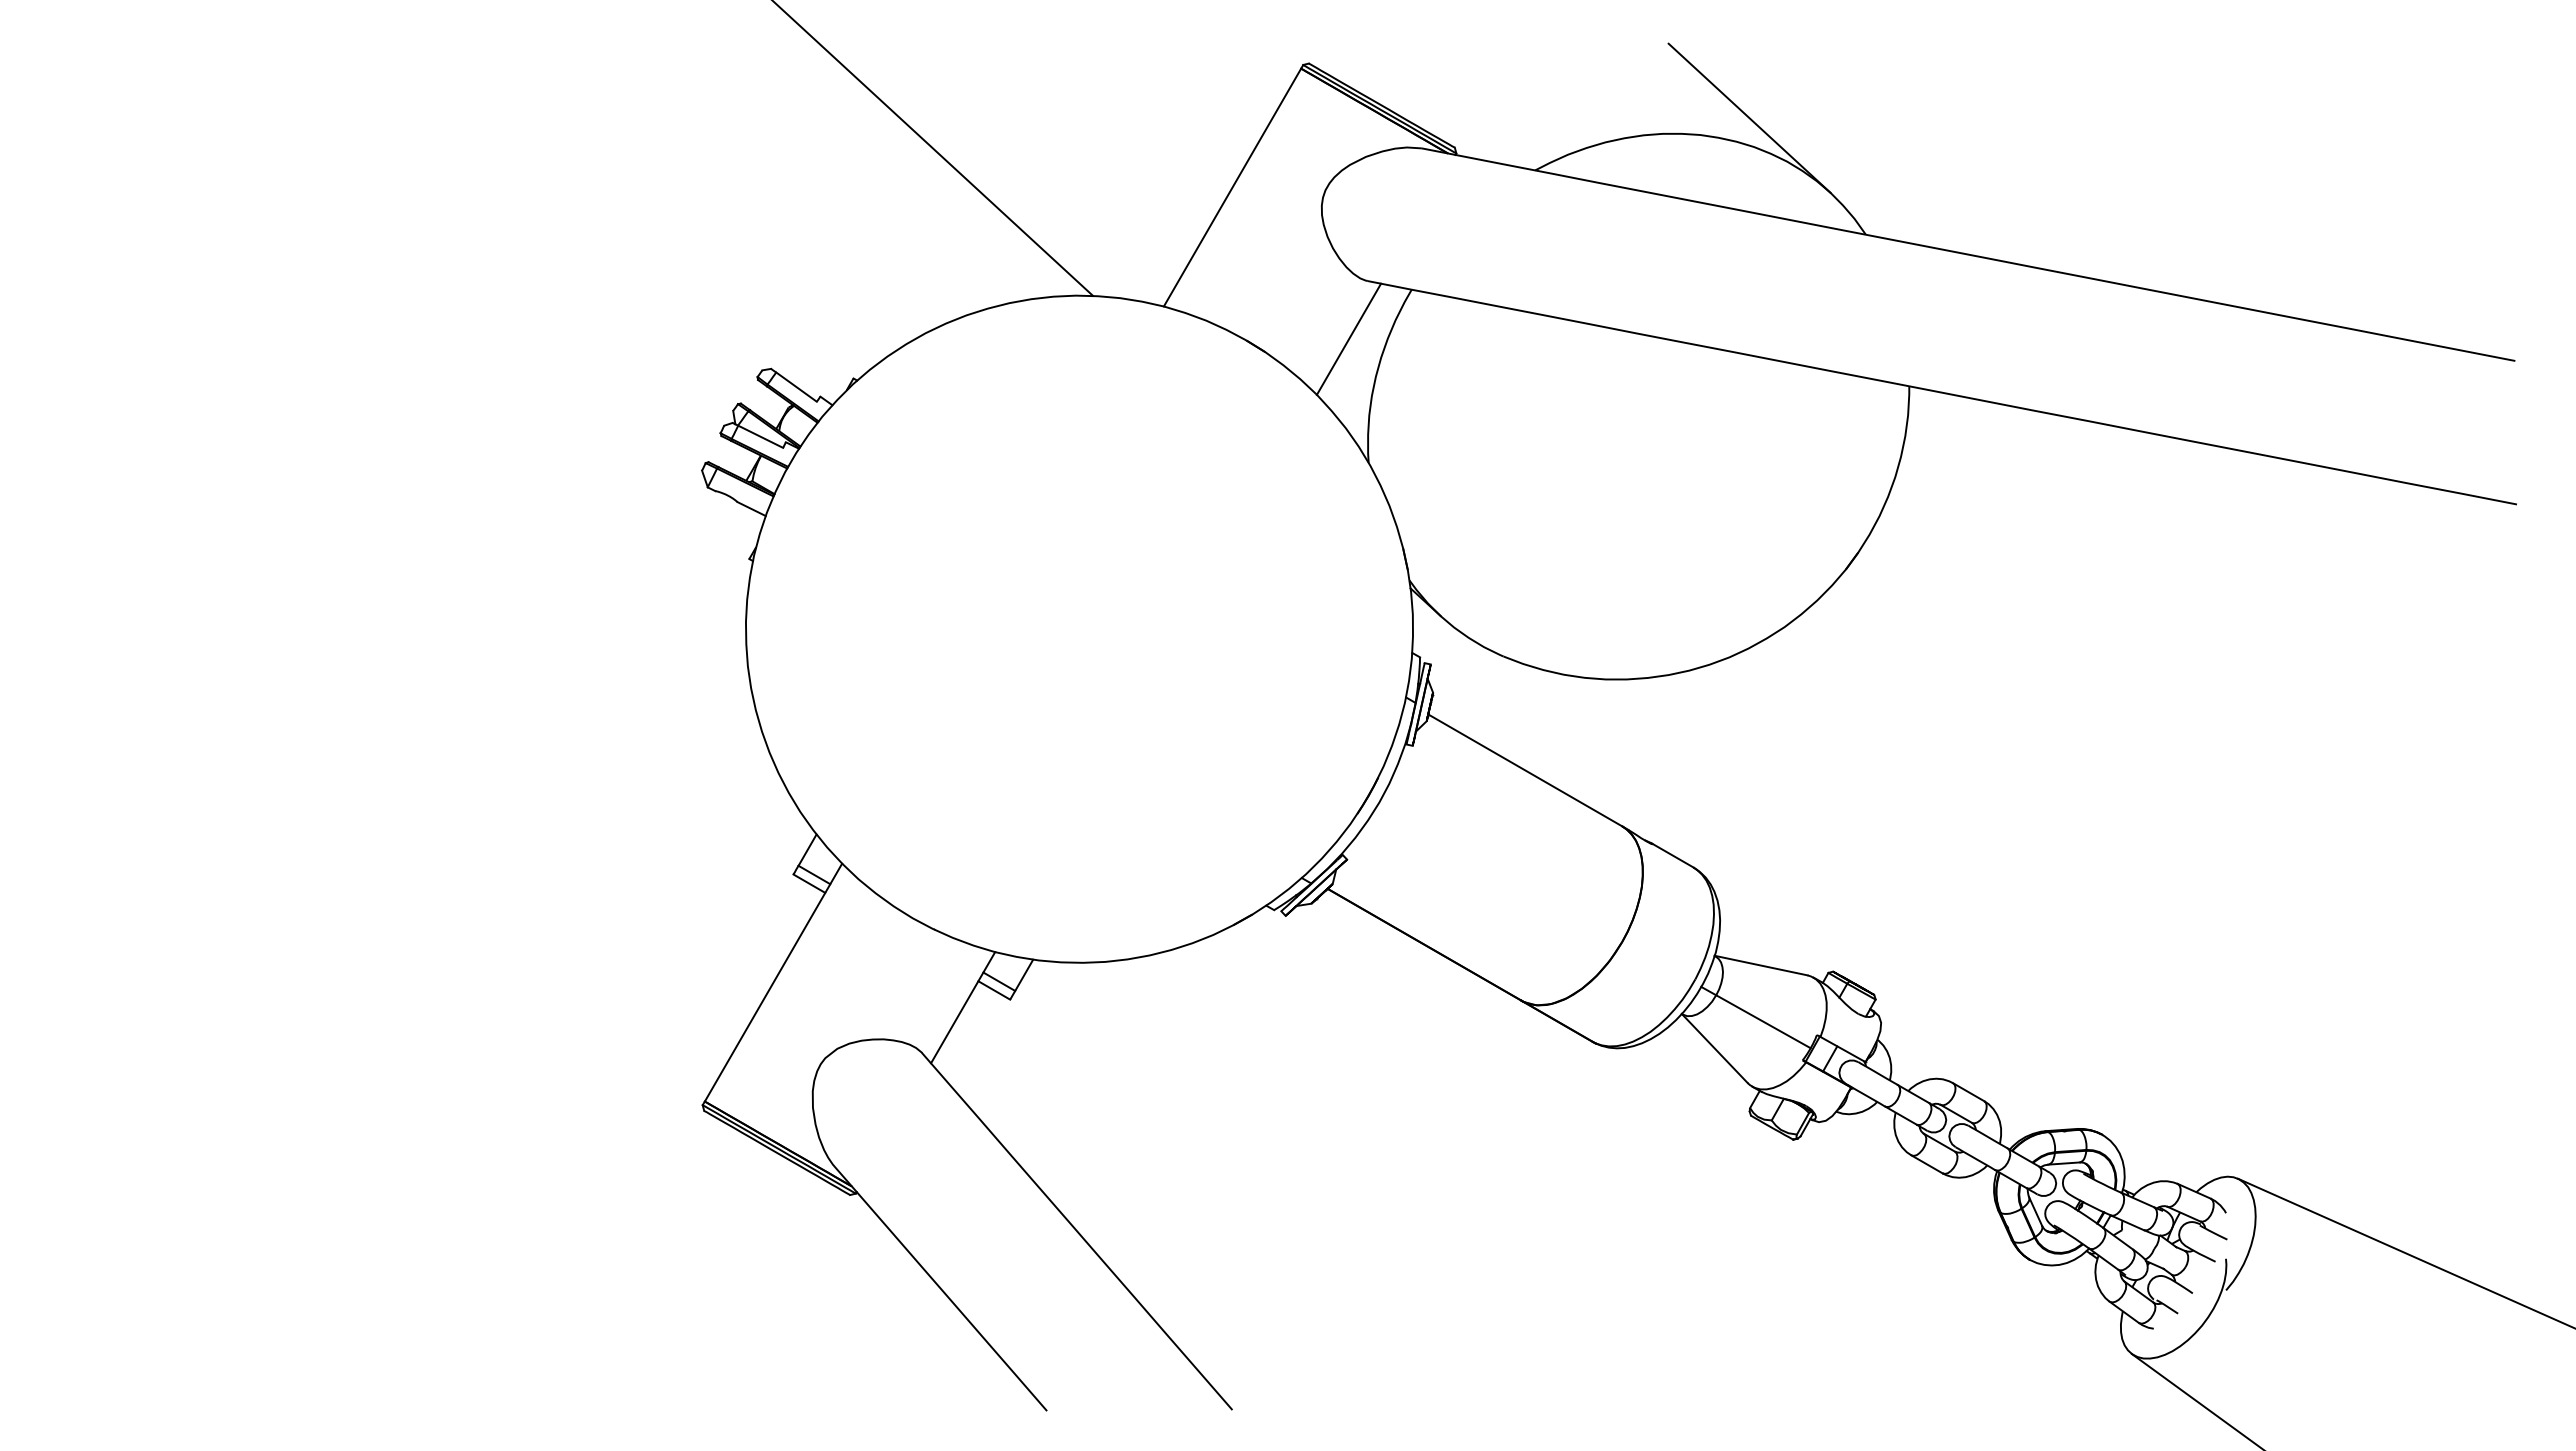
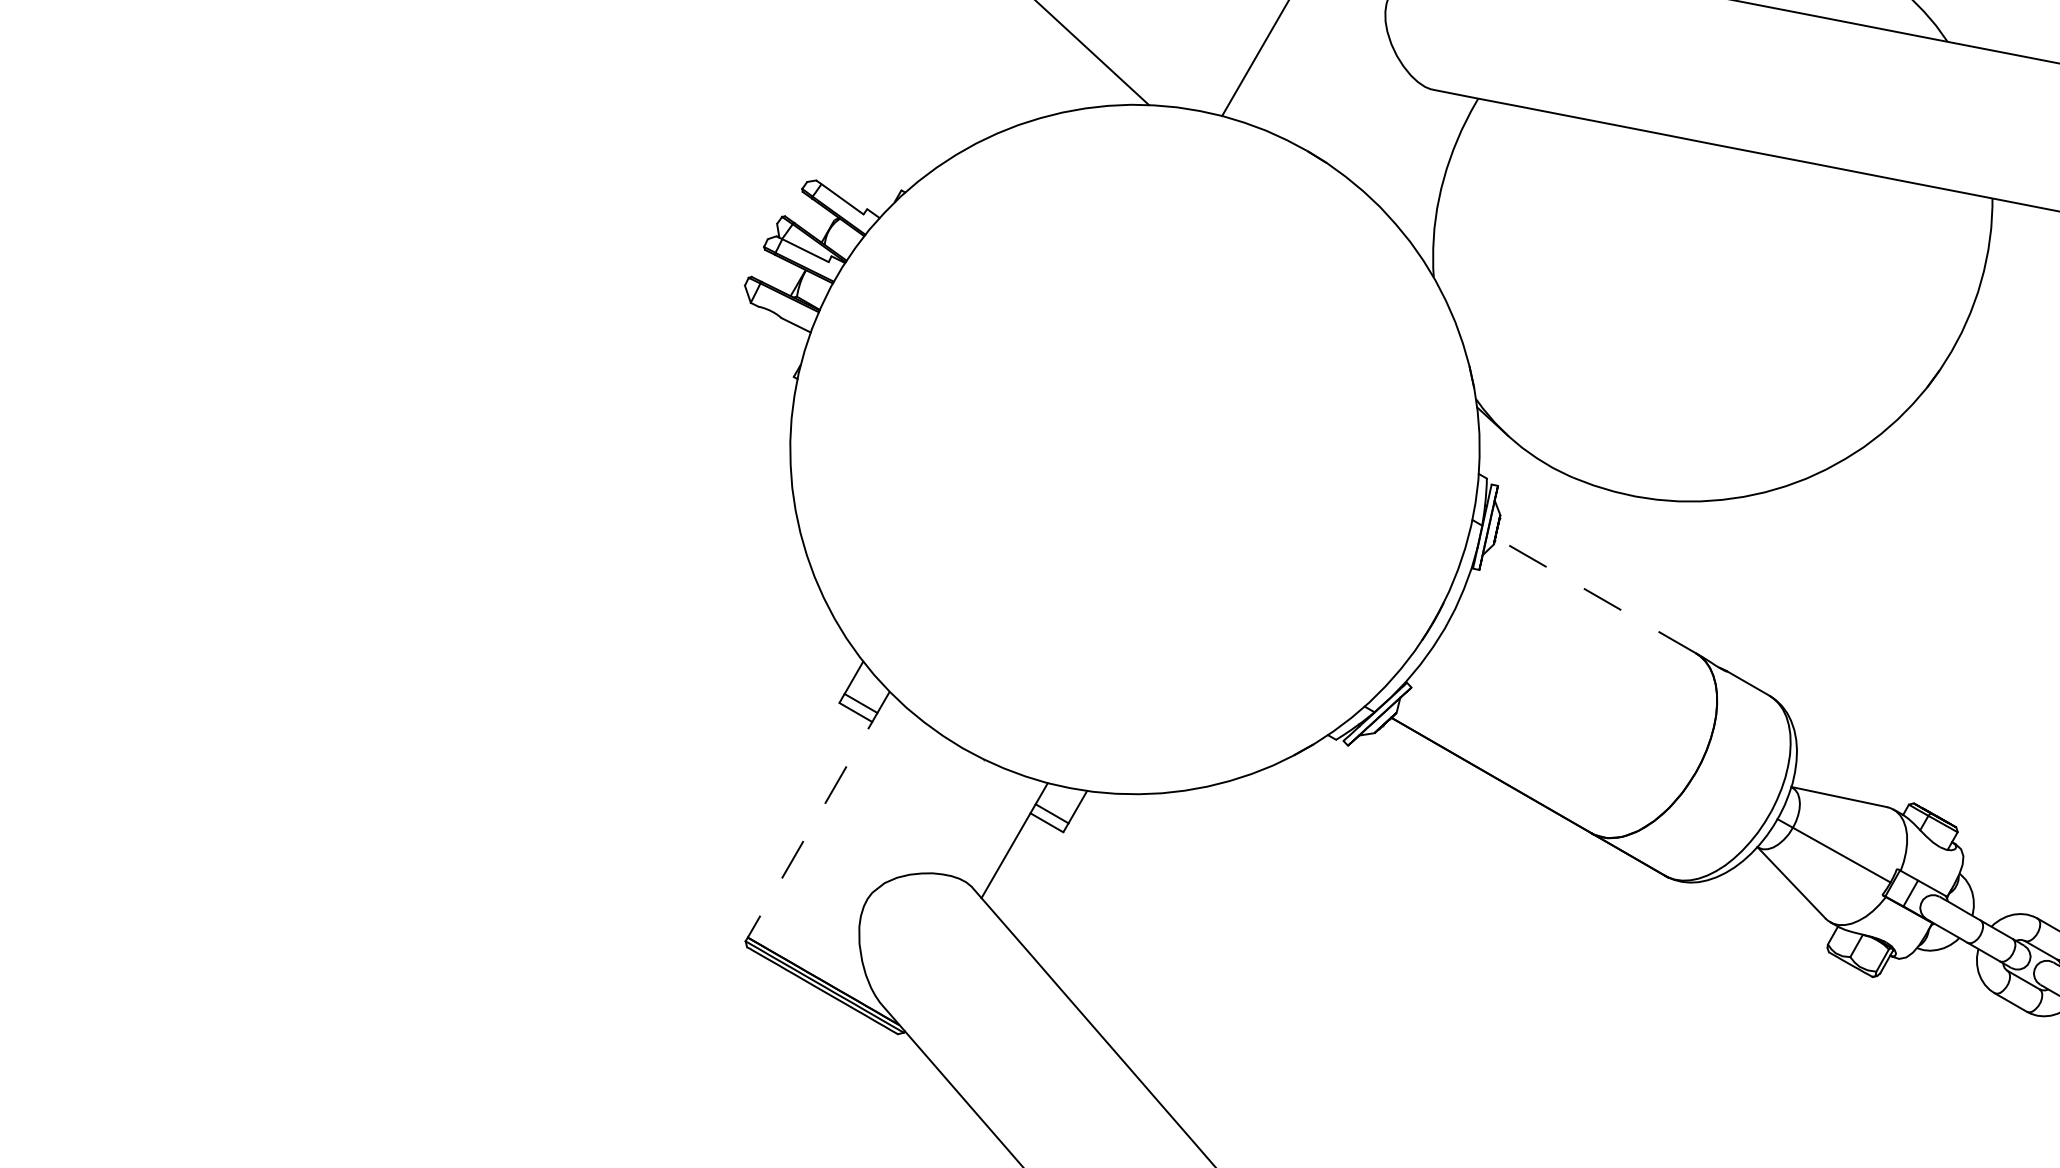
line: (1348, 338) -> (1412, 149), removed
line: (1524, 770) -> (1594, 595), solid -> dashed
line: (773, 983) -> (818, 815), solid -> dashed

